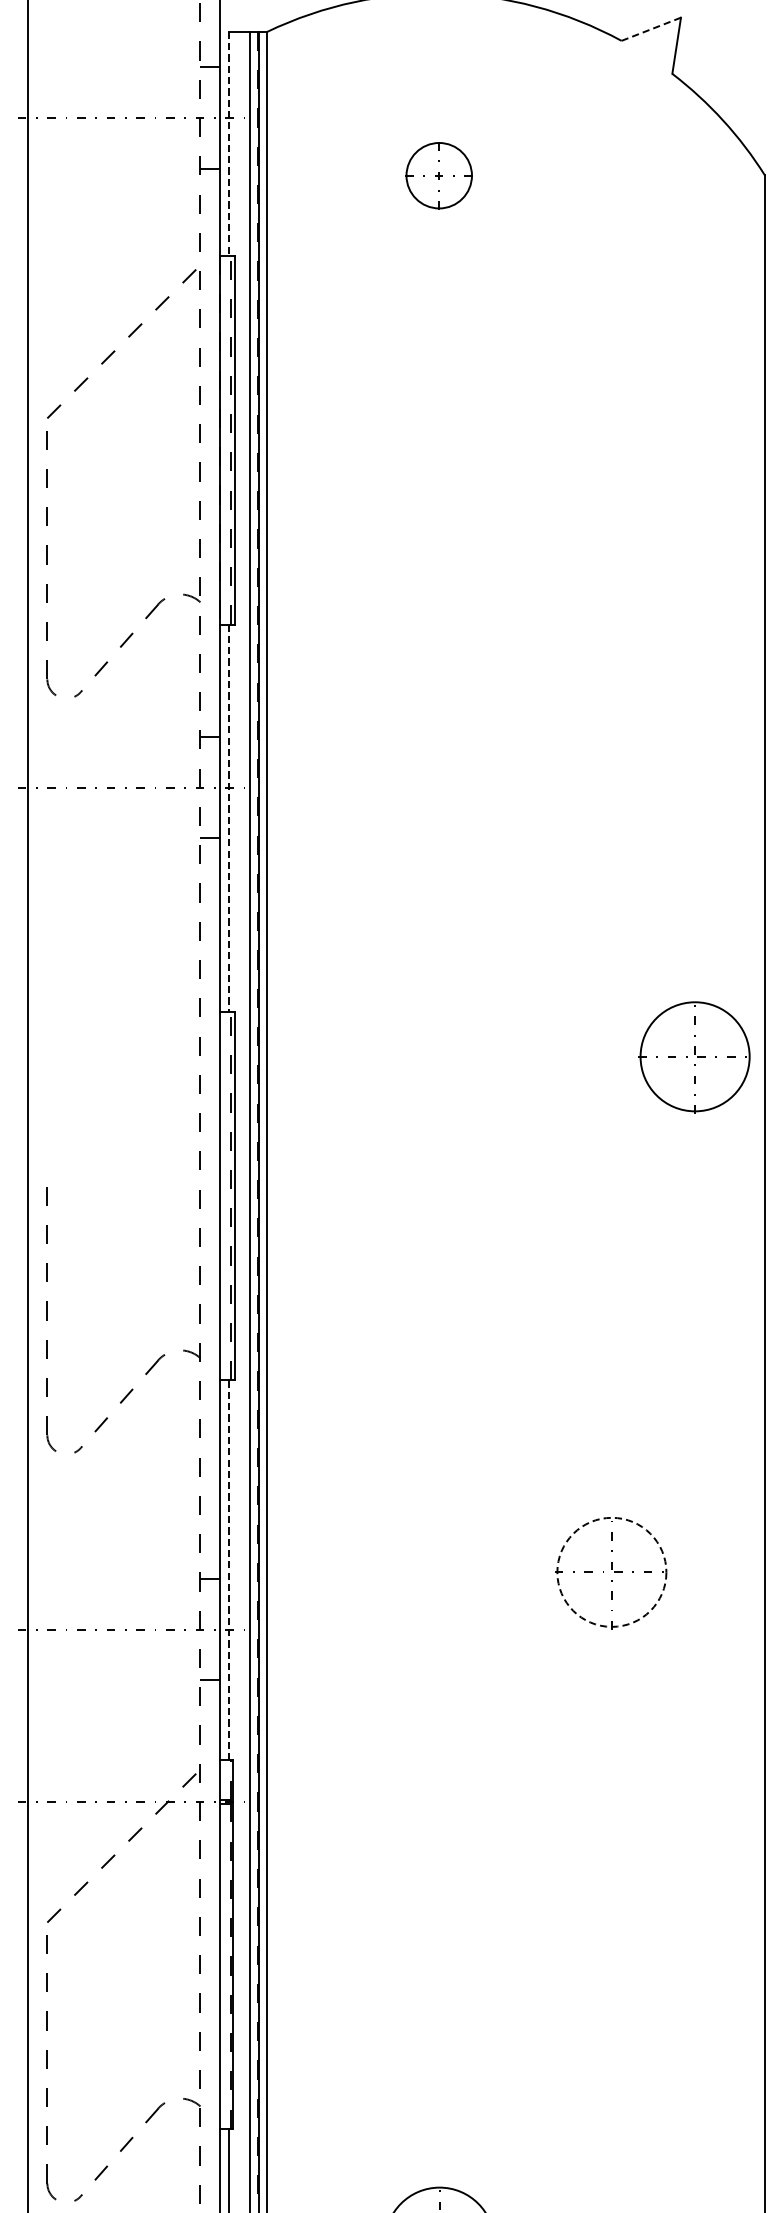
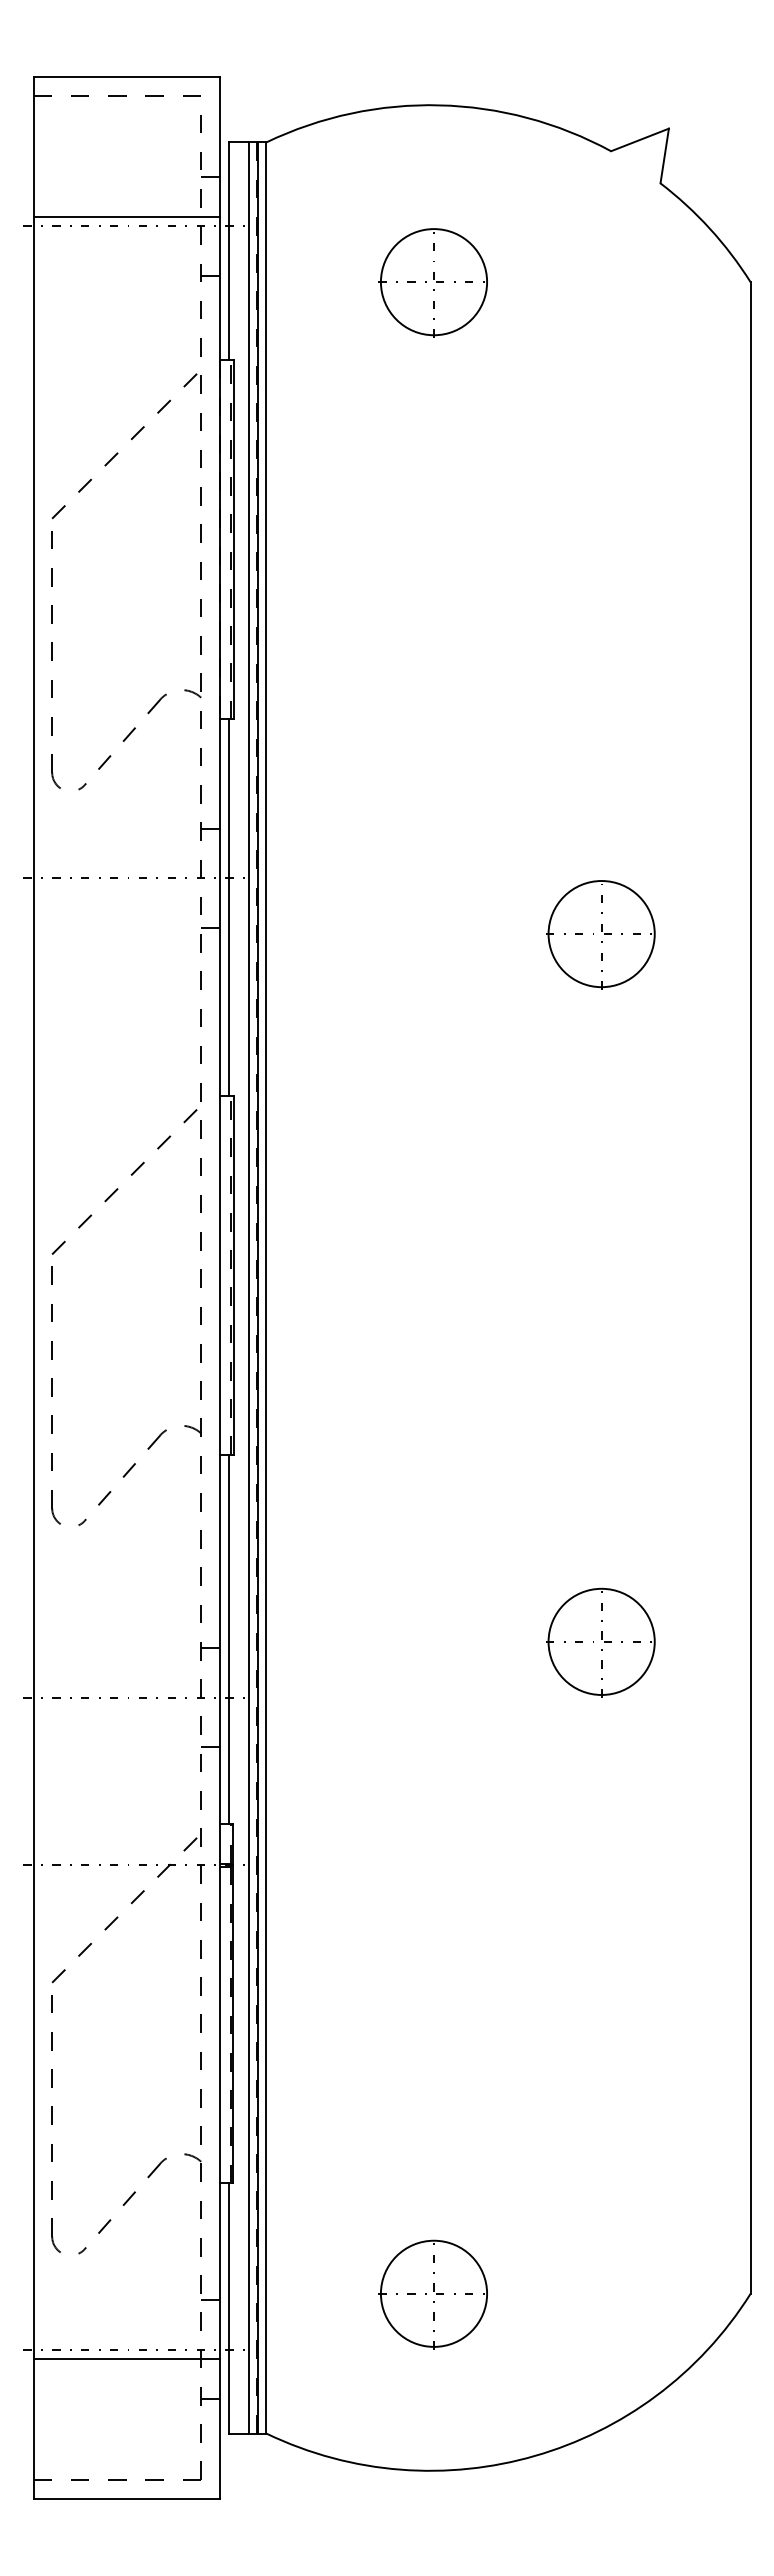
line: (651, 28) -> (640, 139), dashed -> solid
line: (123, 107) -> (126, 216), added
line: (229, 143) -> (229, 251), dashed -> solid
part: (438, 175) -> (432, 282), size x1.67
line: (229, 818) -> (229, 908), dashed -> solid
part: (693, 1057) -> (600, 934), moved
line: (127, 1092) -> (130, 1174), added
line: (229, 1569) -> (229, 1639), dashed -> solid
circle: (611, 1571) -> (601, 1641), dashed -> solid

